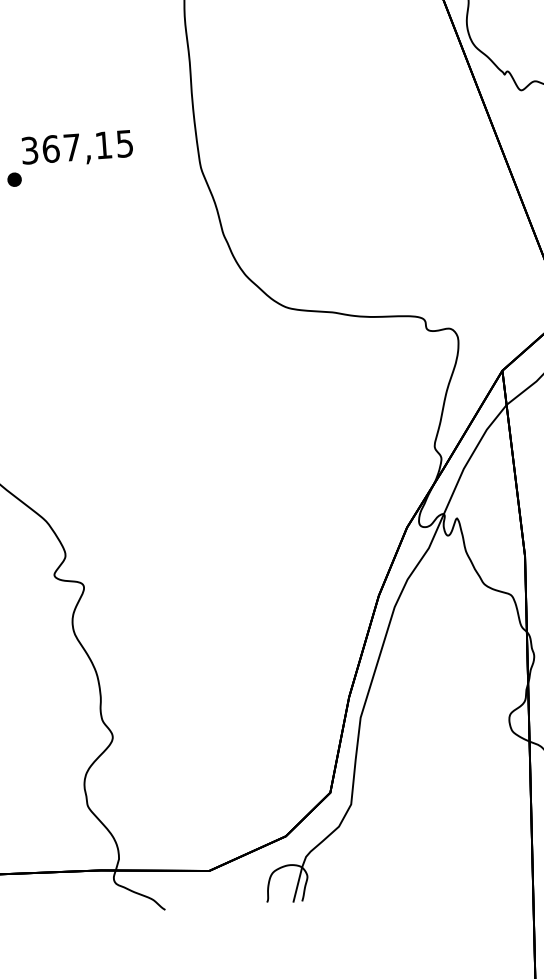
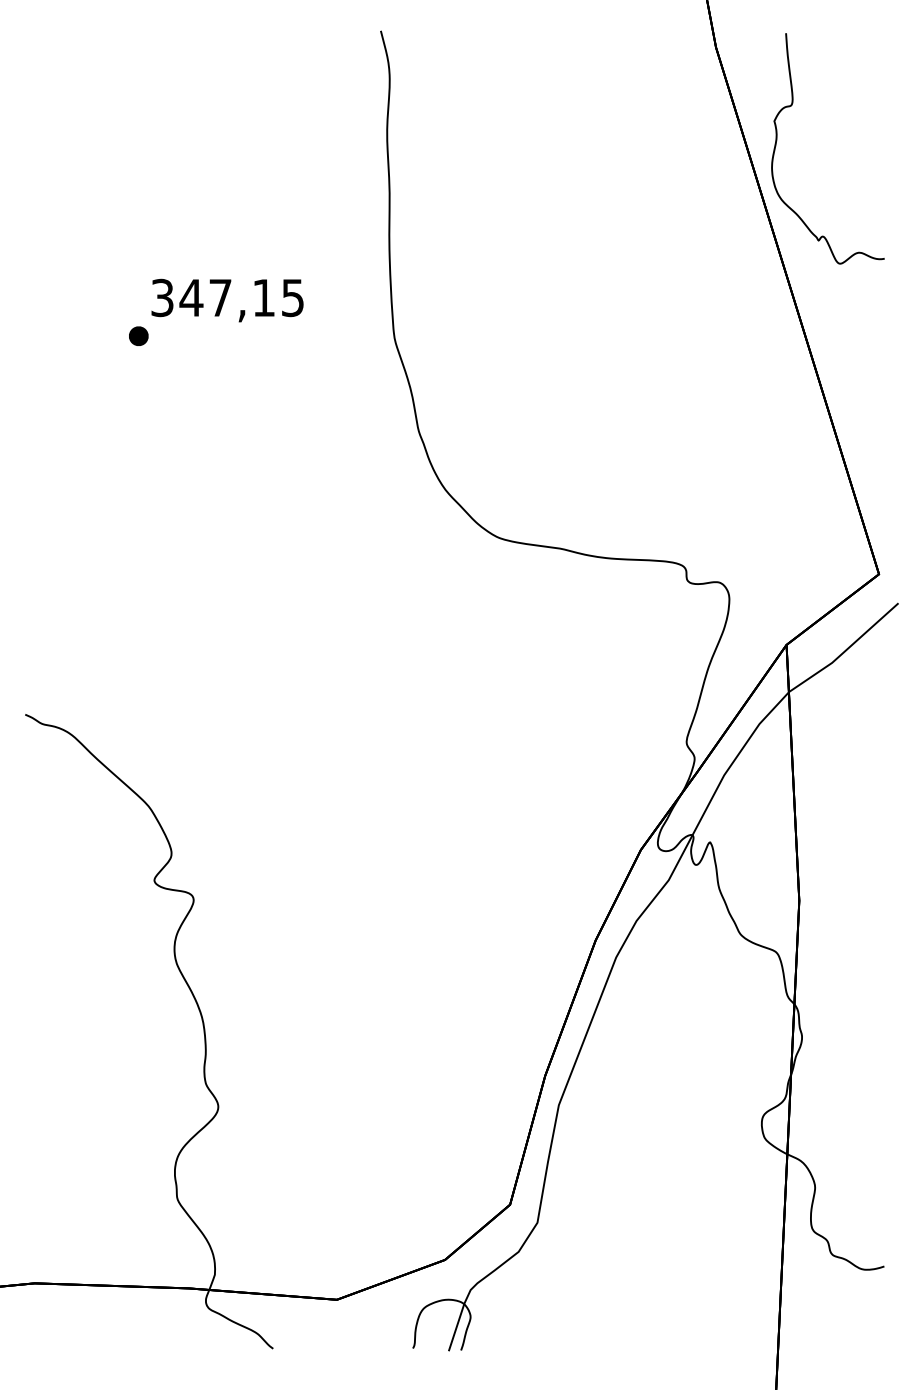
text: (50, 148) -> (191, 297), 367,15 -> 347,15

